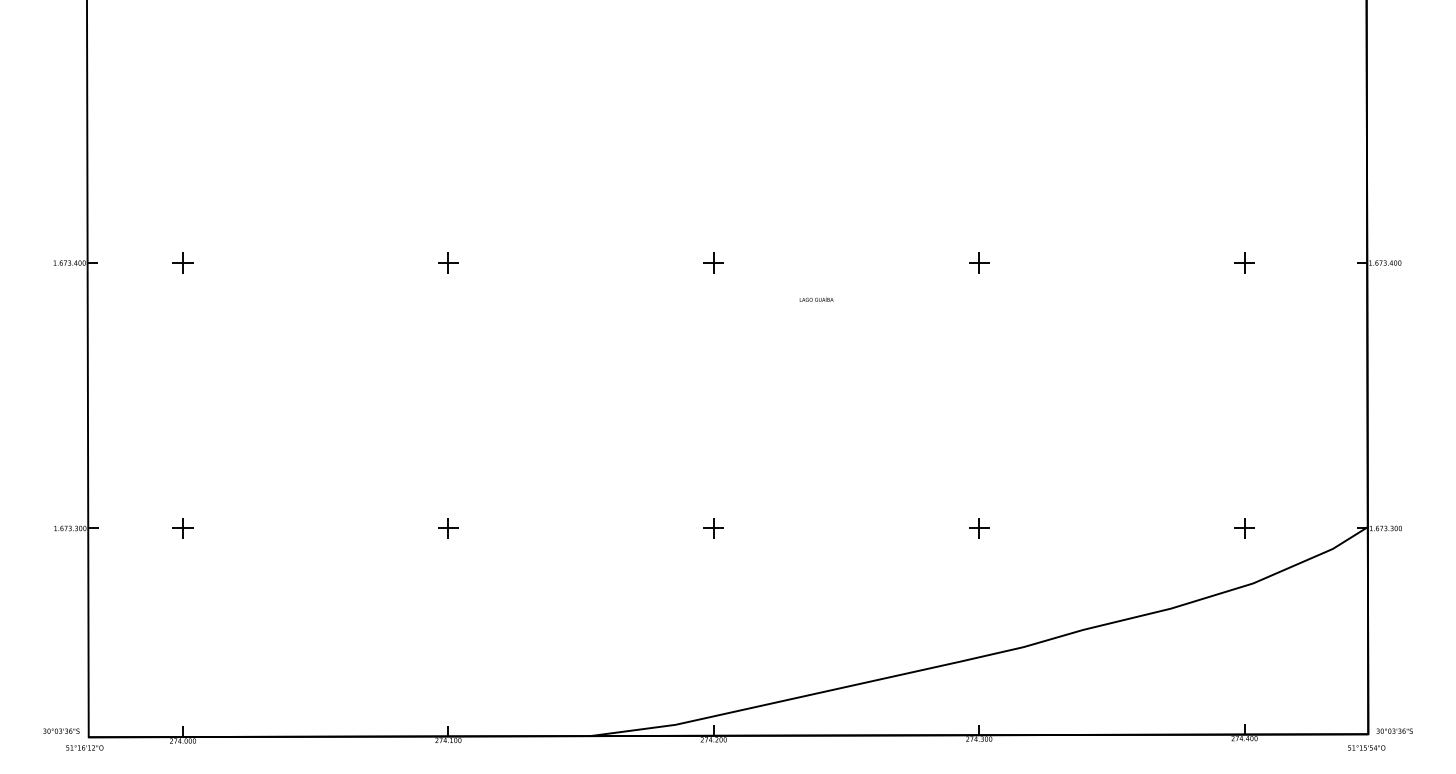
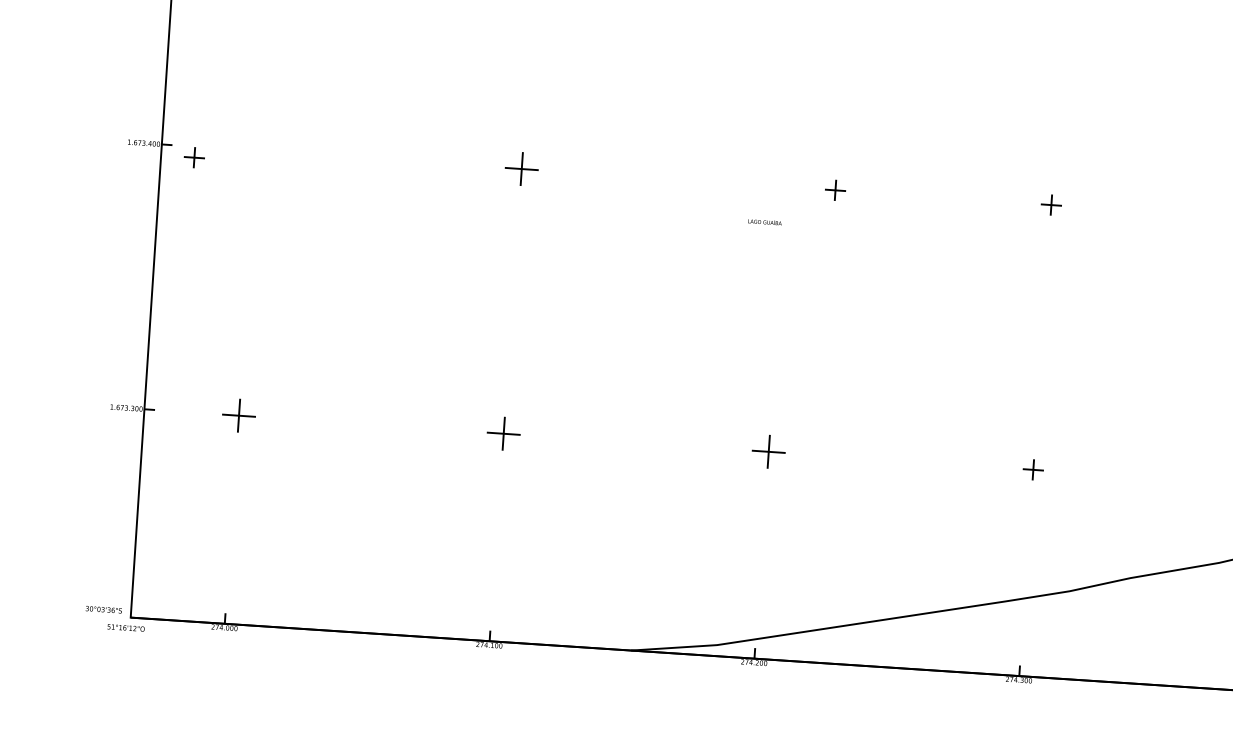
part: (182, 262) -> (193, 157), moved
part: (448, 262) -> (521, 168), size x1.6
part: (713, 262) -> (835, 189), moved
text: (816, 299) -> (764, 222), moved
part: (182, 528) -> (238, 415), size x1.6
part: (448, 528) -> (503, 433), size x1.6
part: (713, 528) -> (768, 451), size x1.6

